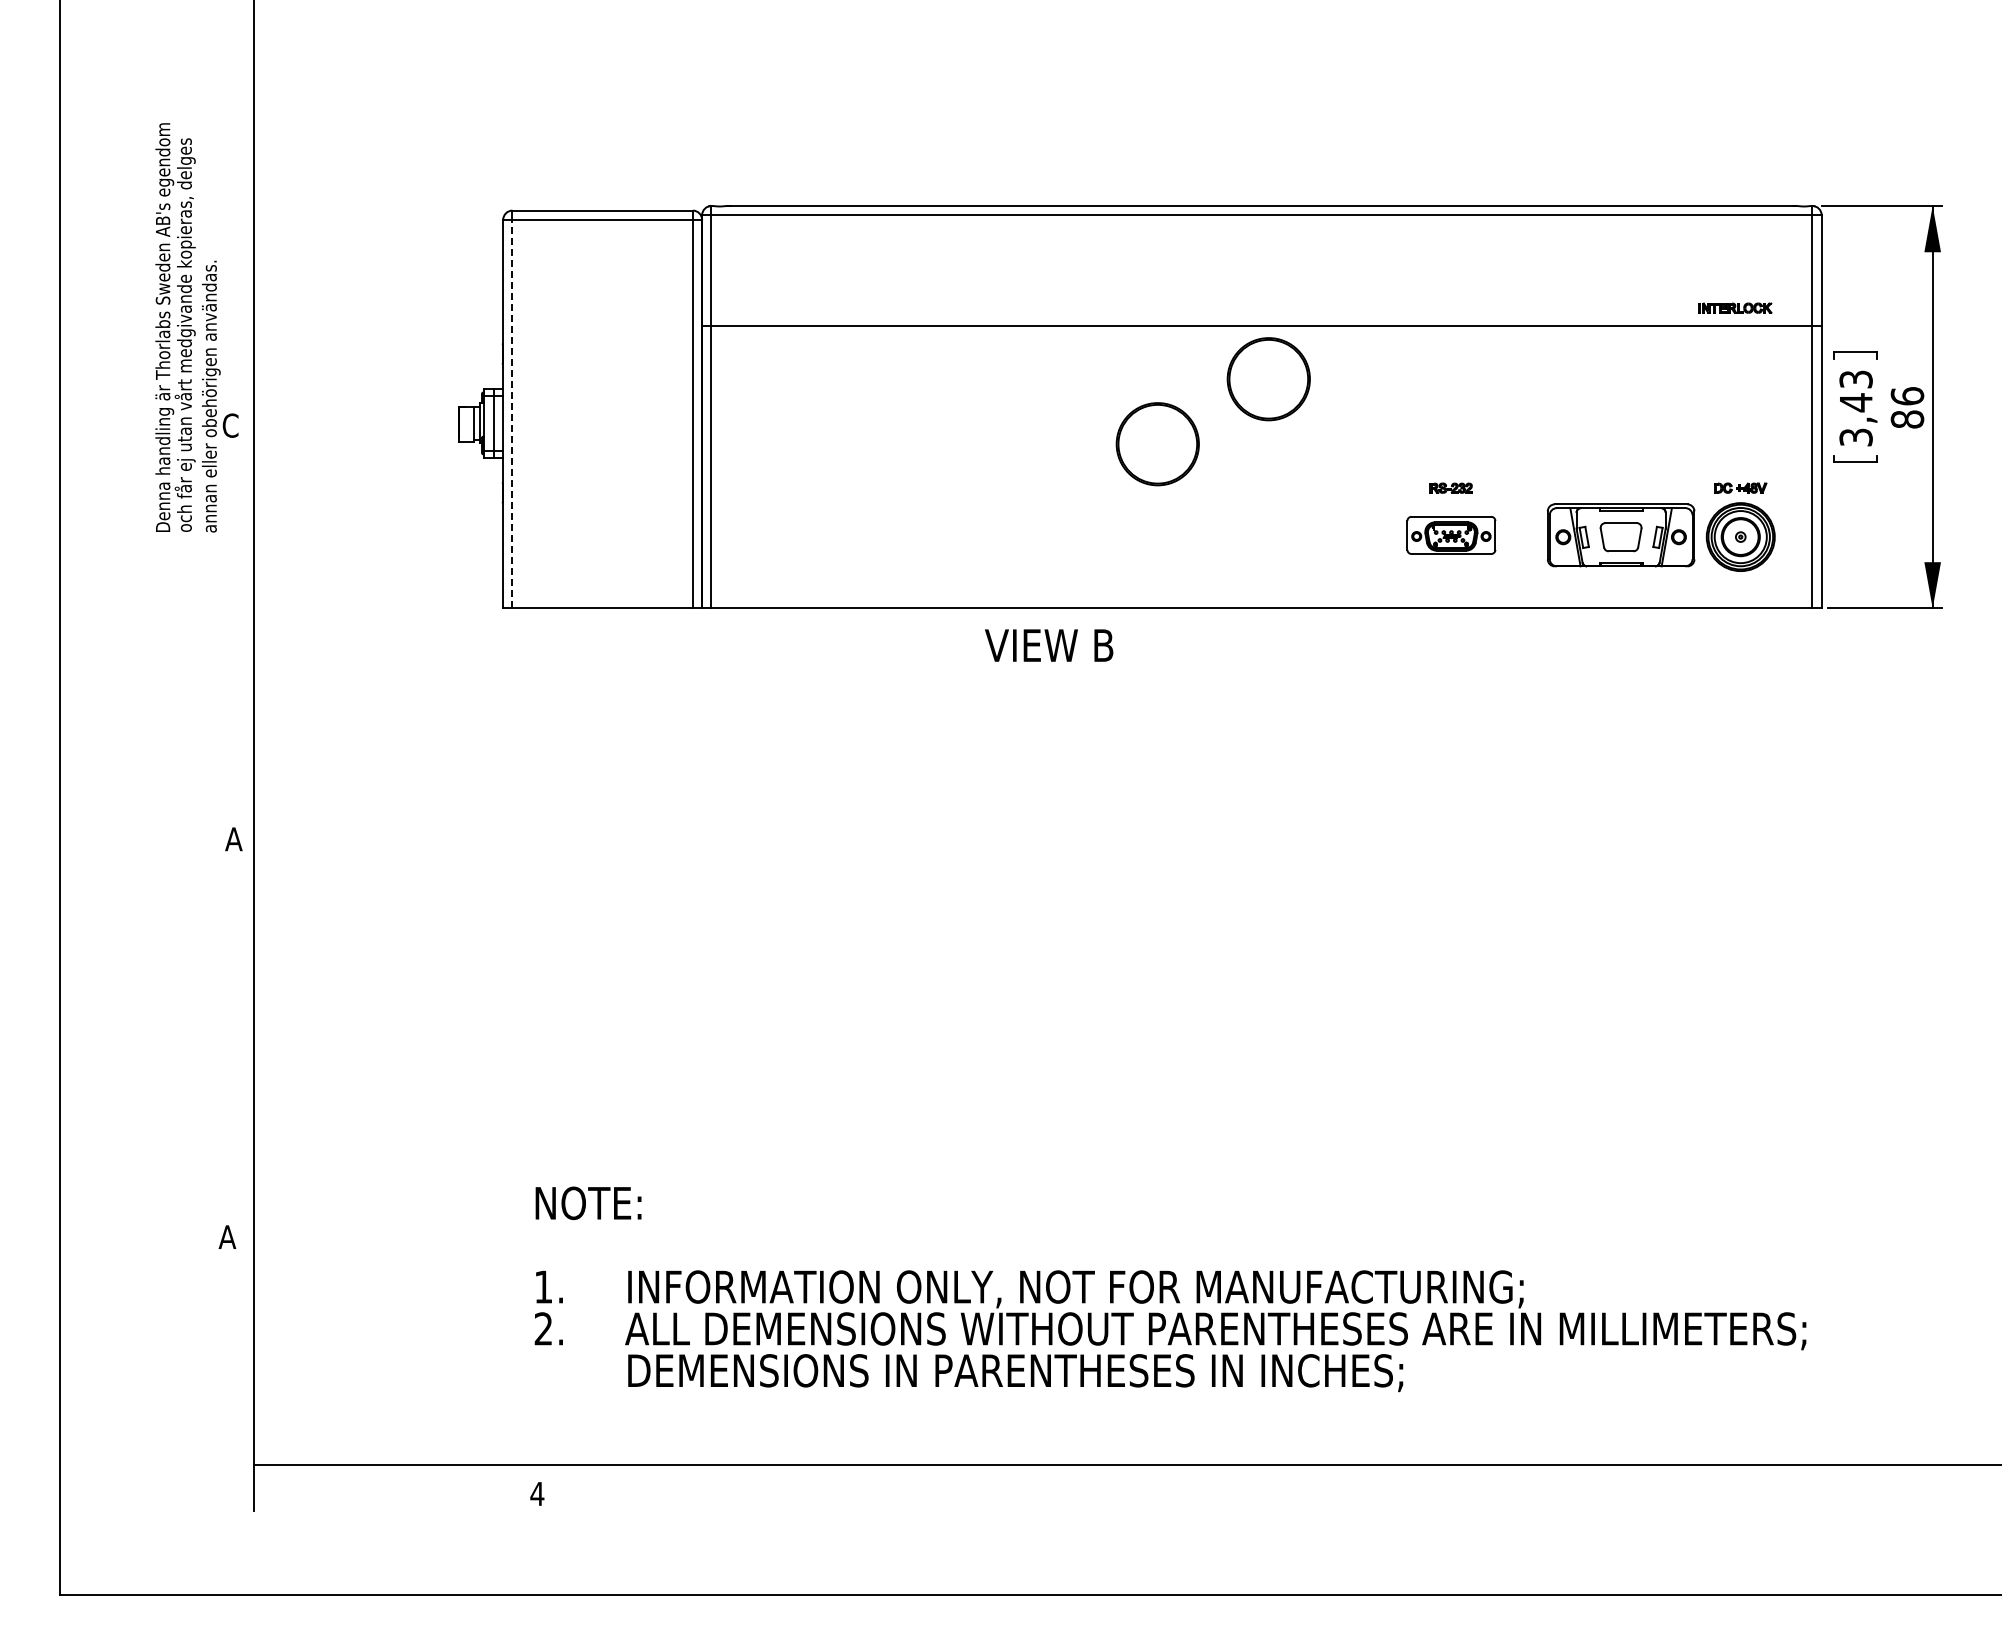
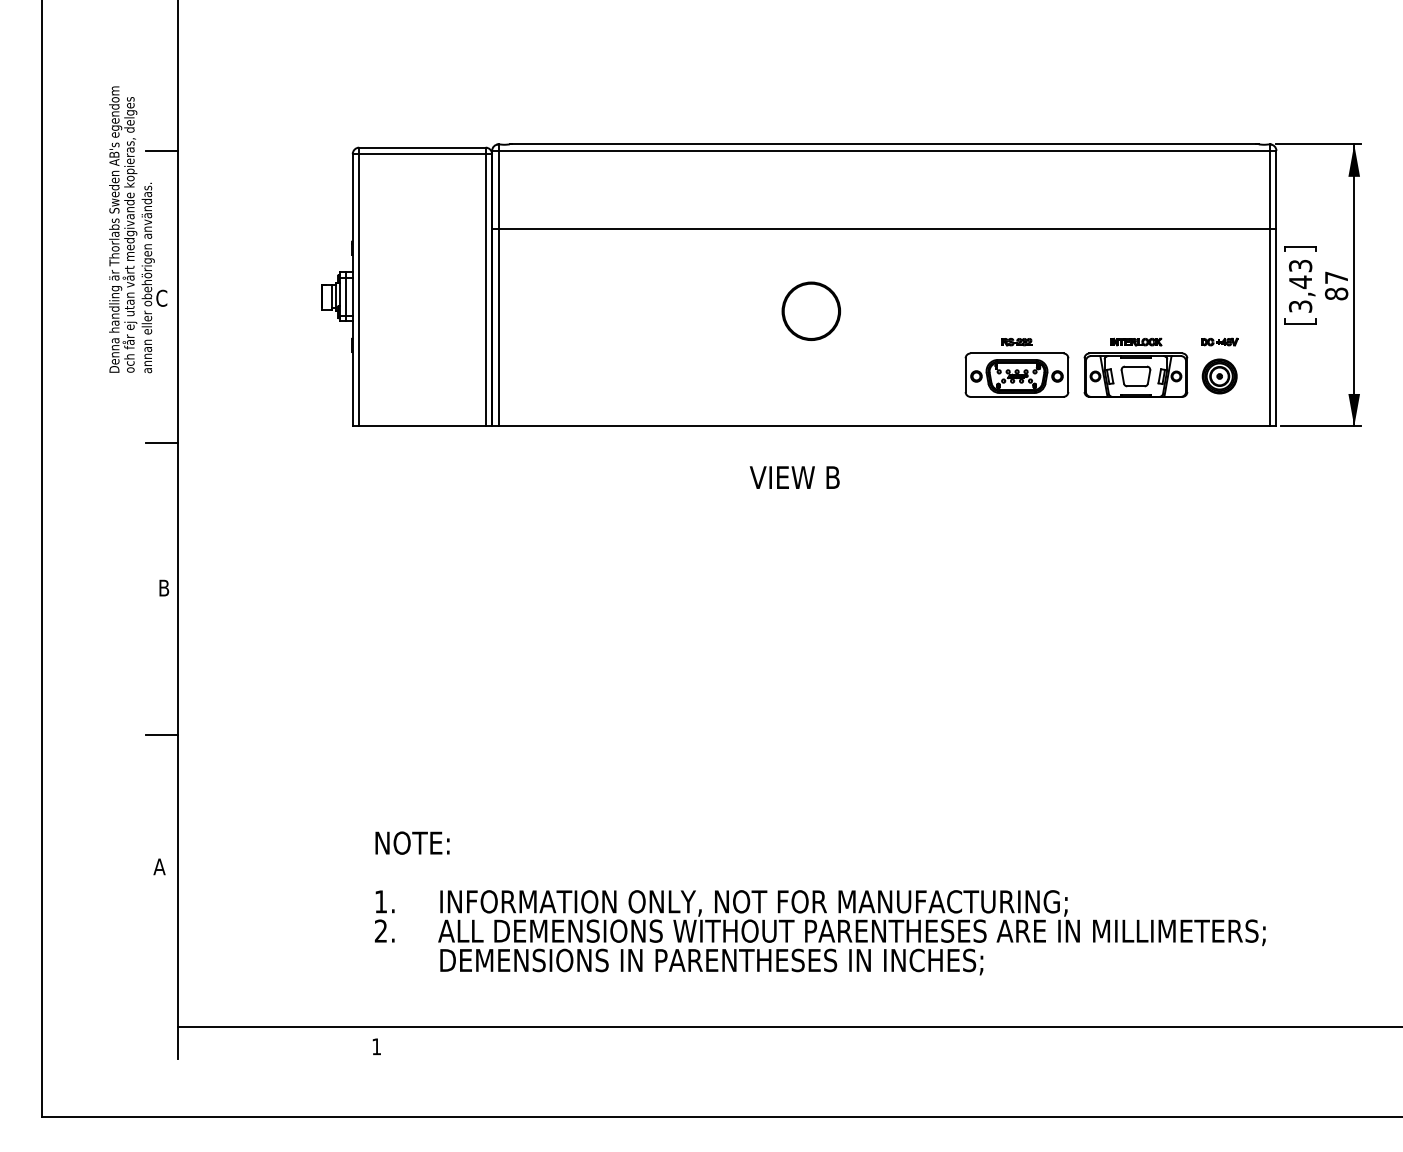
line: (231, 216) -> (162, 151), added
part: (1735, 307) -> (1136, 341), moved
part: (1268, 379) -> (888, 265), removed
text: (1907, 396) -> (1336, 277), 86 -> 87
line: (512, 413) -> (359, 289), dashed -> solid
part: (1451, 535) -> (1017, 375), size x1.67
part: (1740, 537) -> (1219, 376), size x0.71
line: (231, 632) -> (162, 443), added
text: (1049, 645) -> (795, 477), moved
text: (233, 839) -> (163, 588), A -> B
line: (231, 1048) -> (162, 734), added
text: (537, 1493) -> (376, 1046), 4 -> 1

